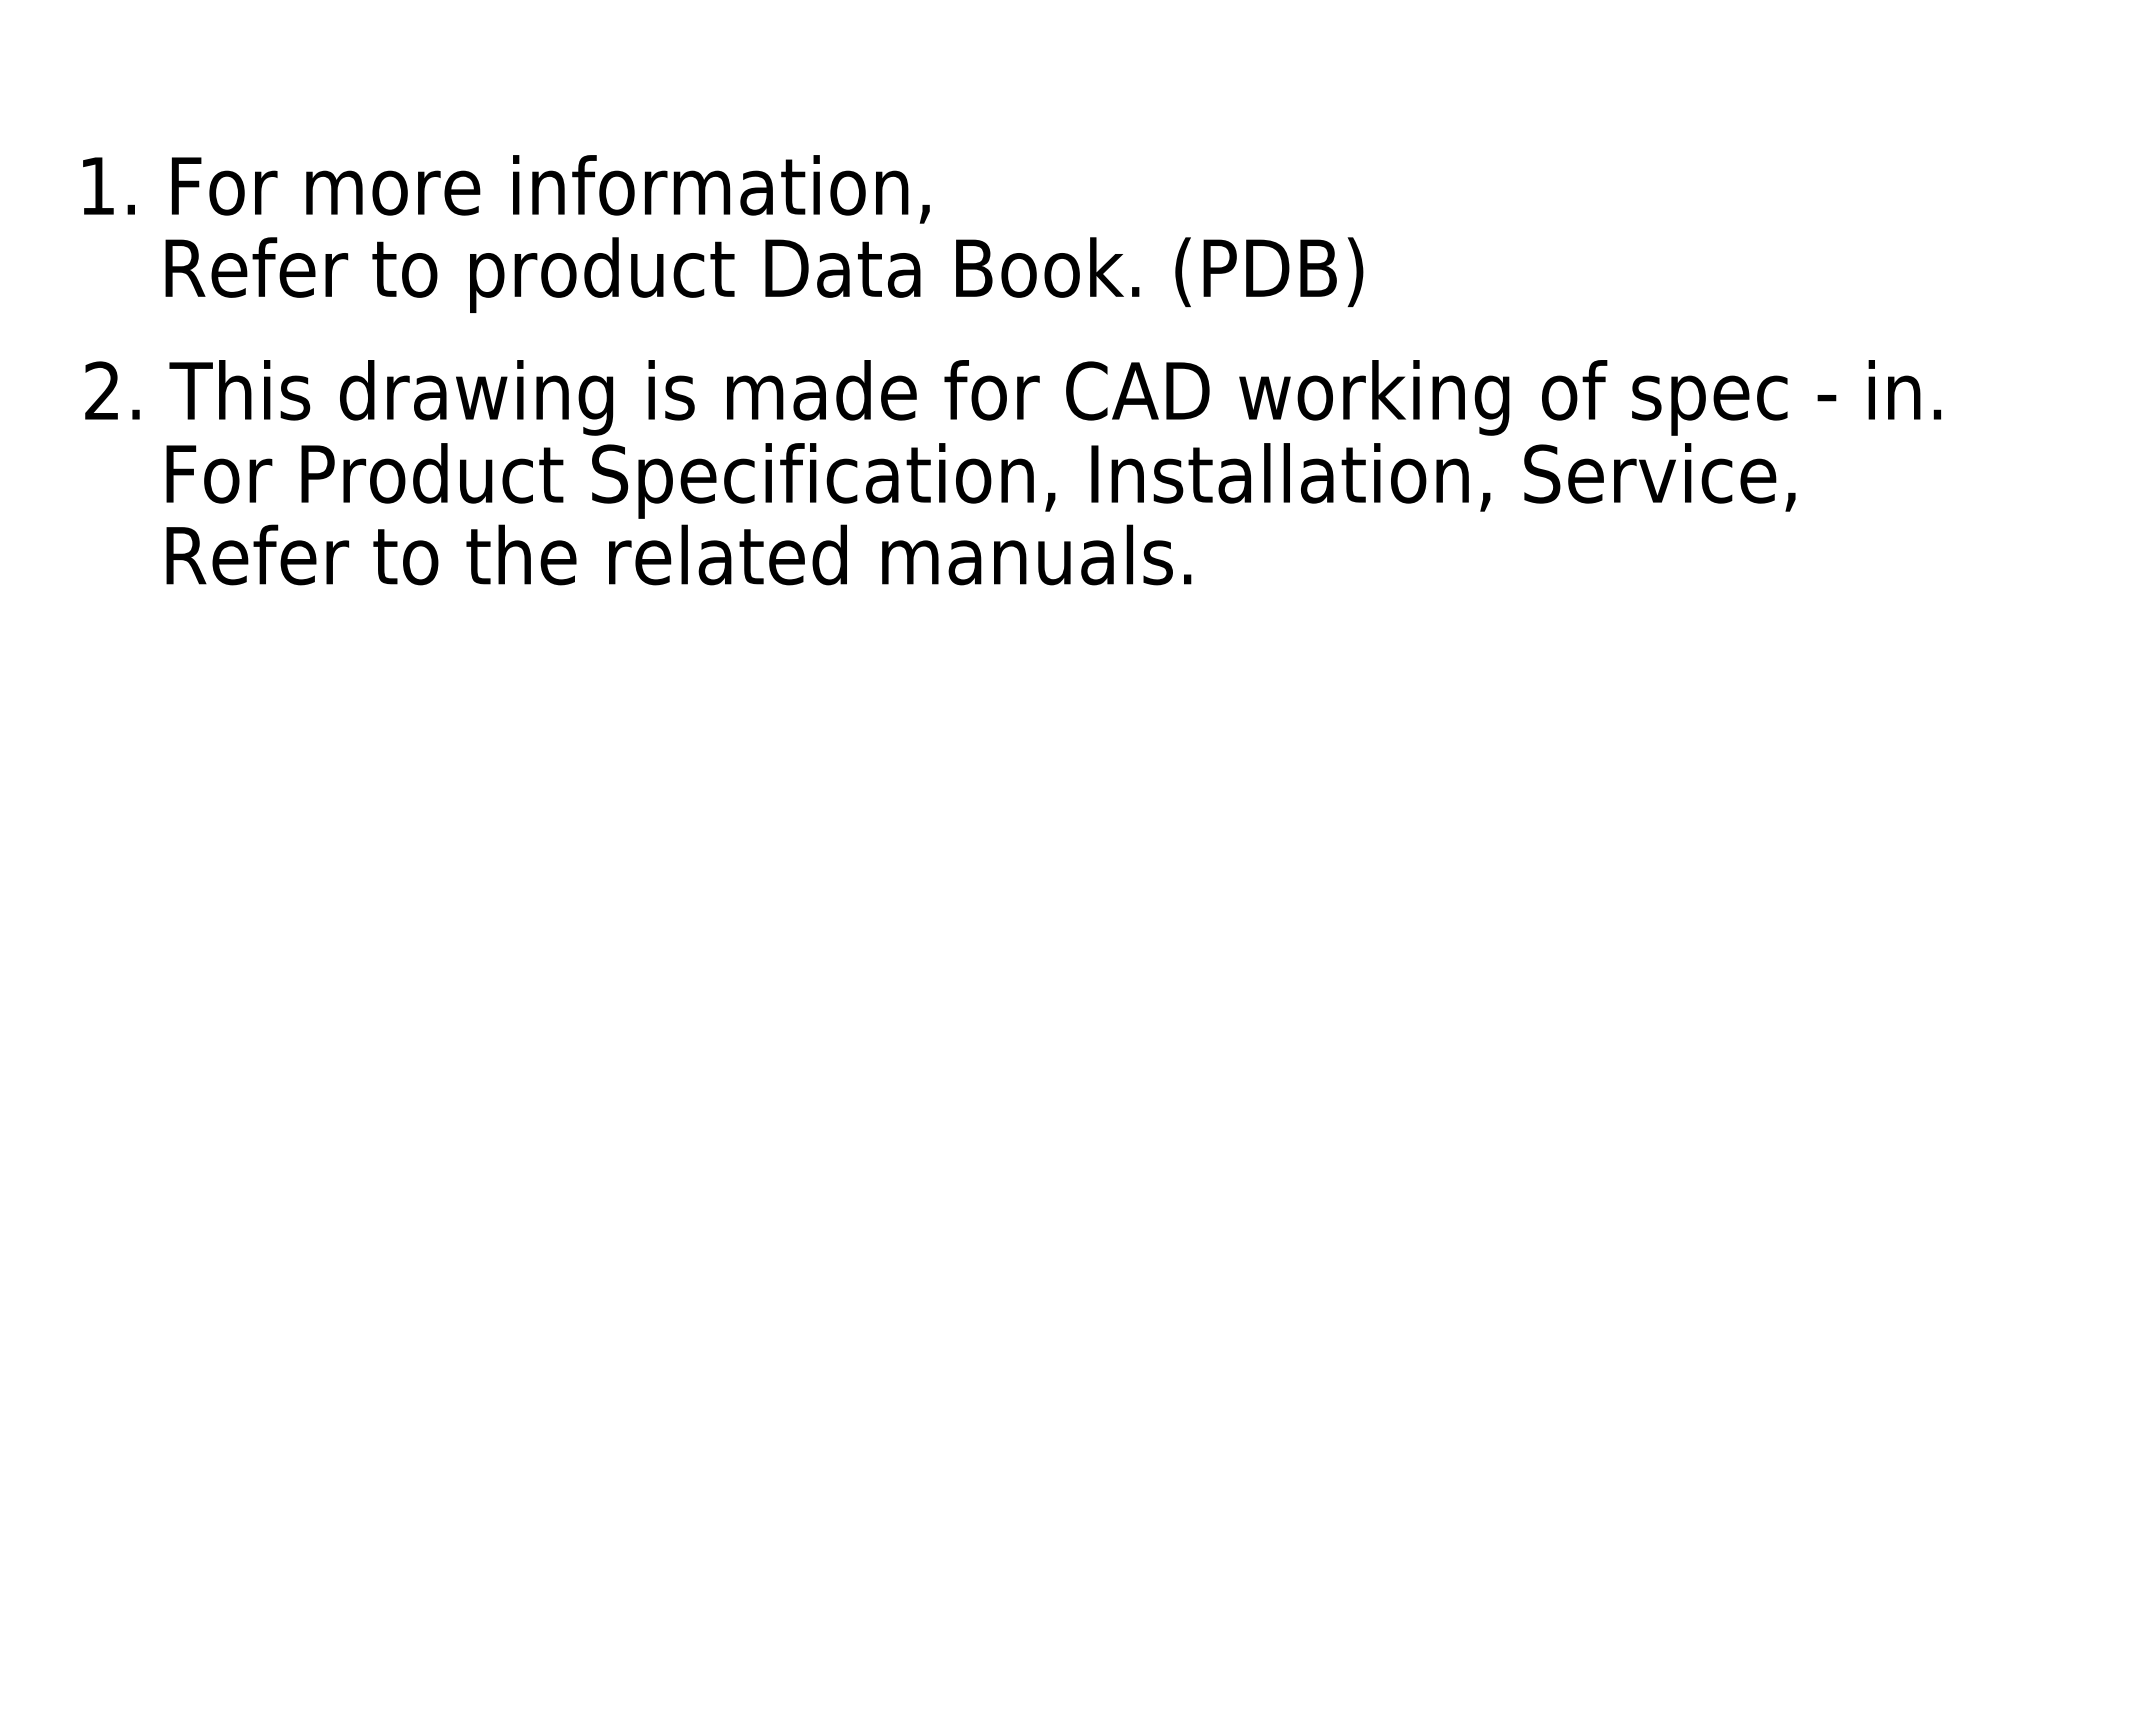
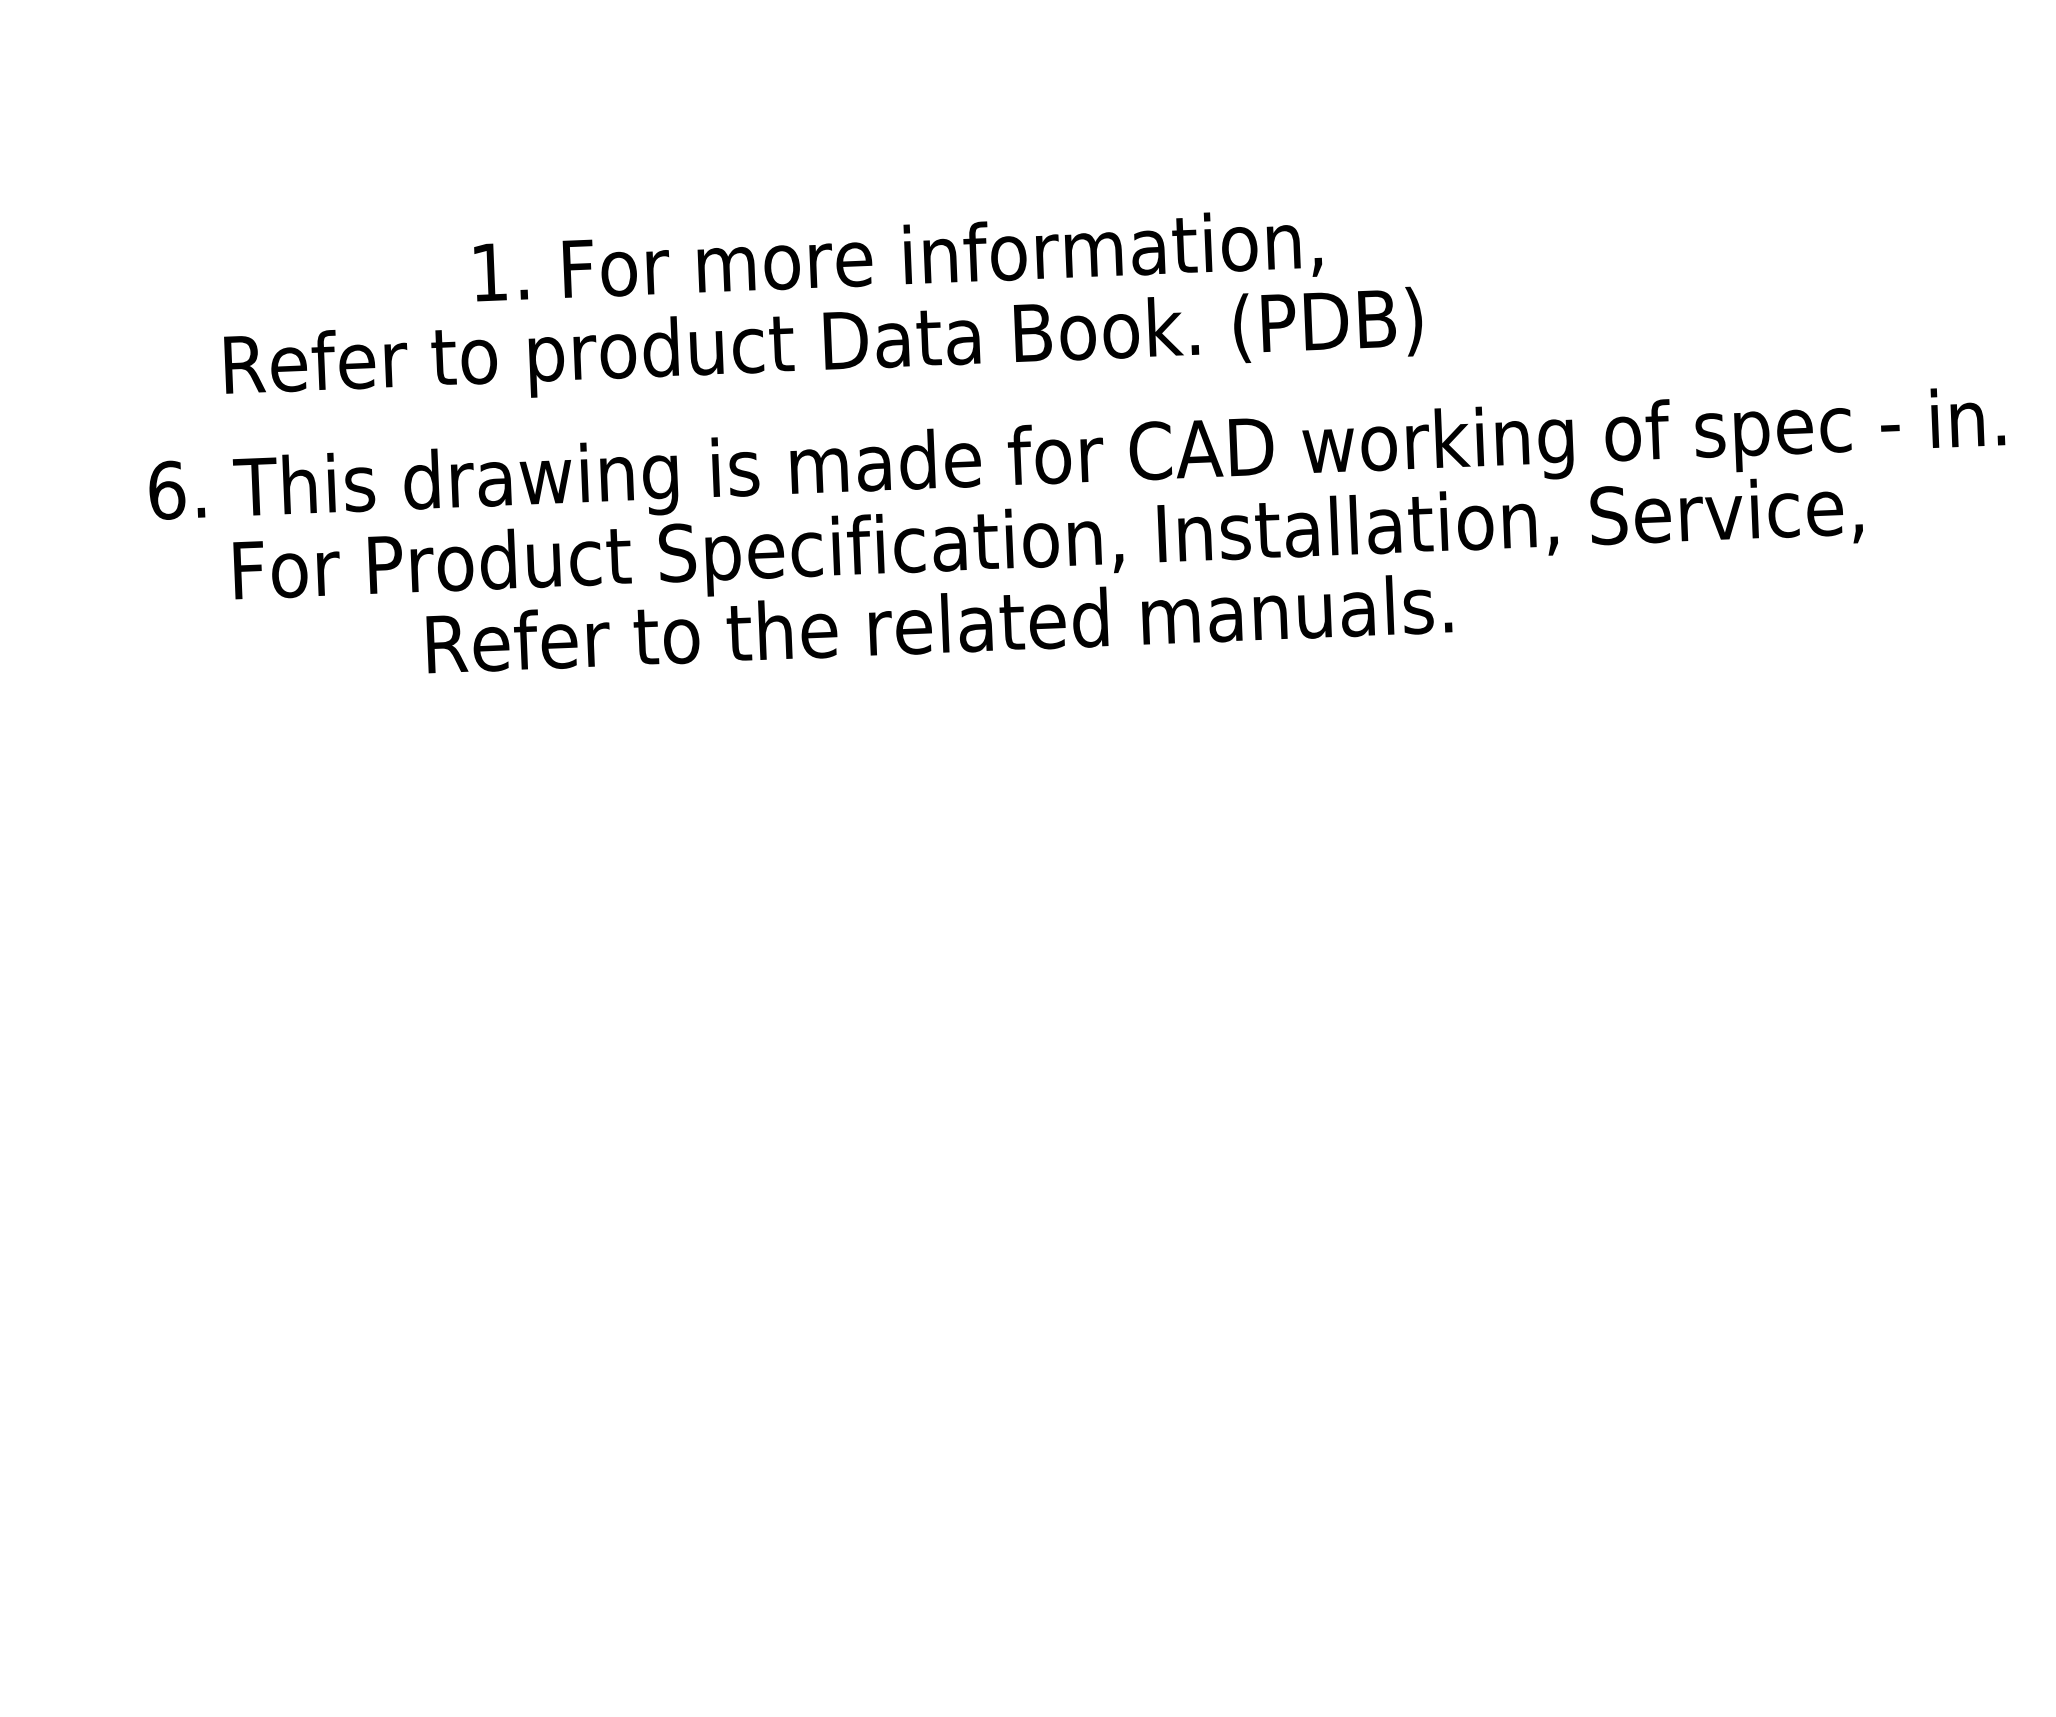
text: (506, 189) -> (898, 259), moved
text: (102, 390) -> (167, 489), 2. -> 6.
text: (678, 554) -> (938, 623), moved

